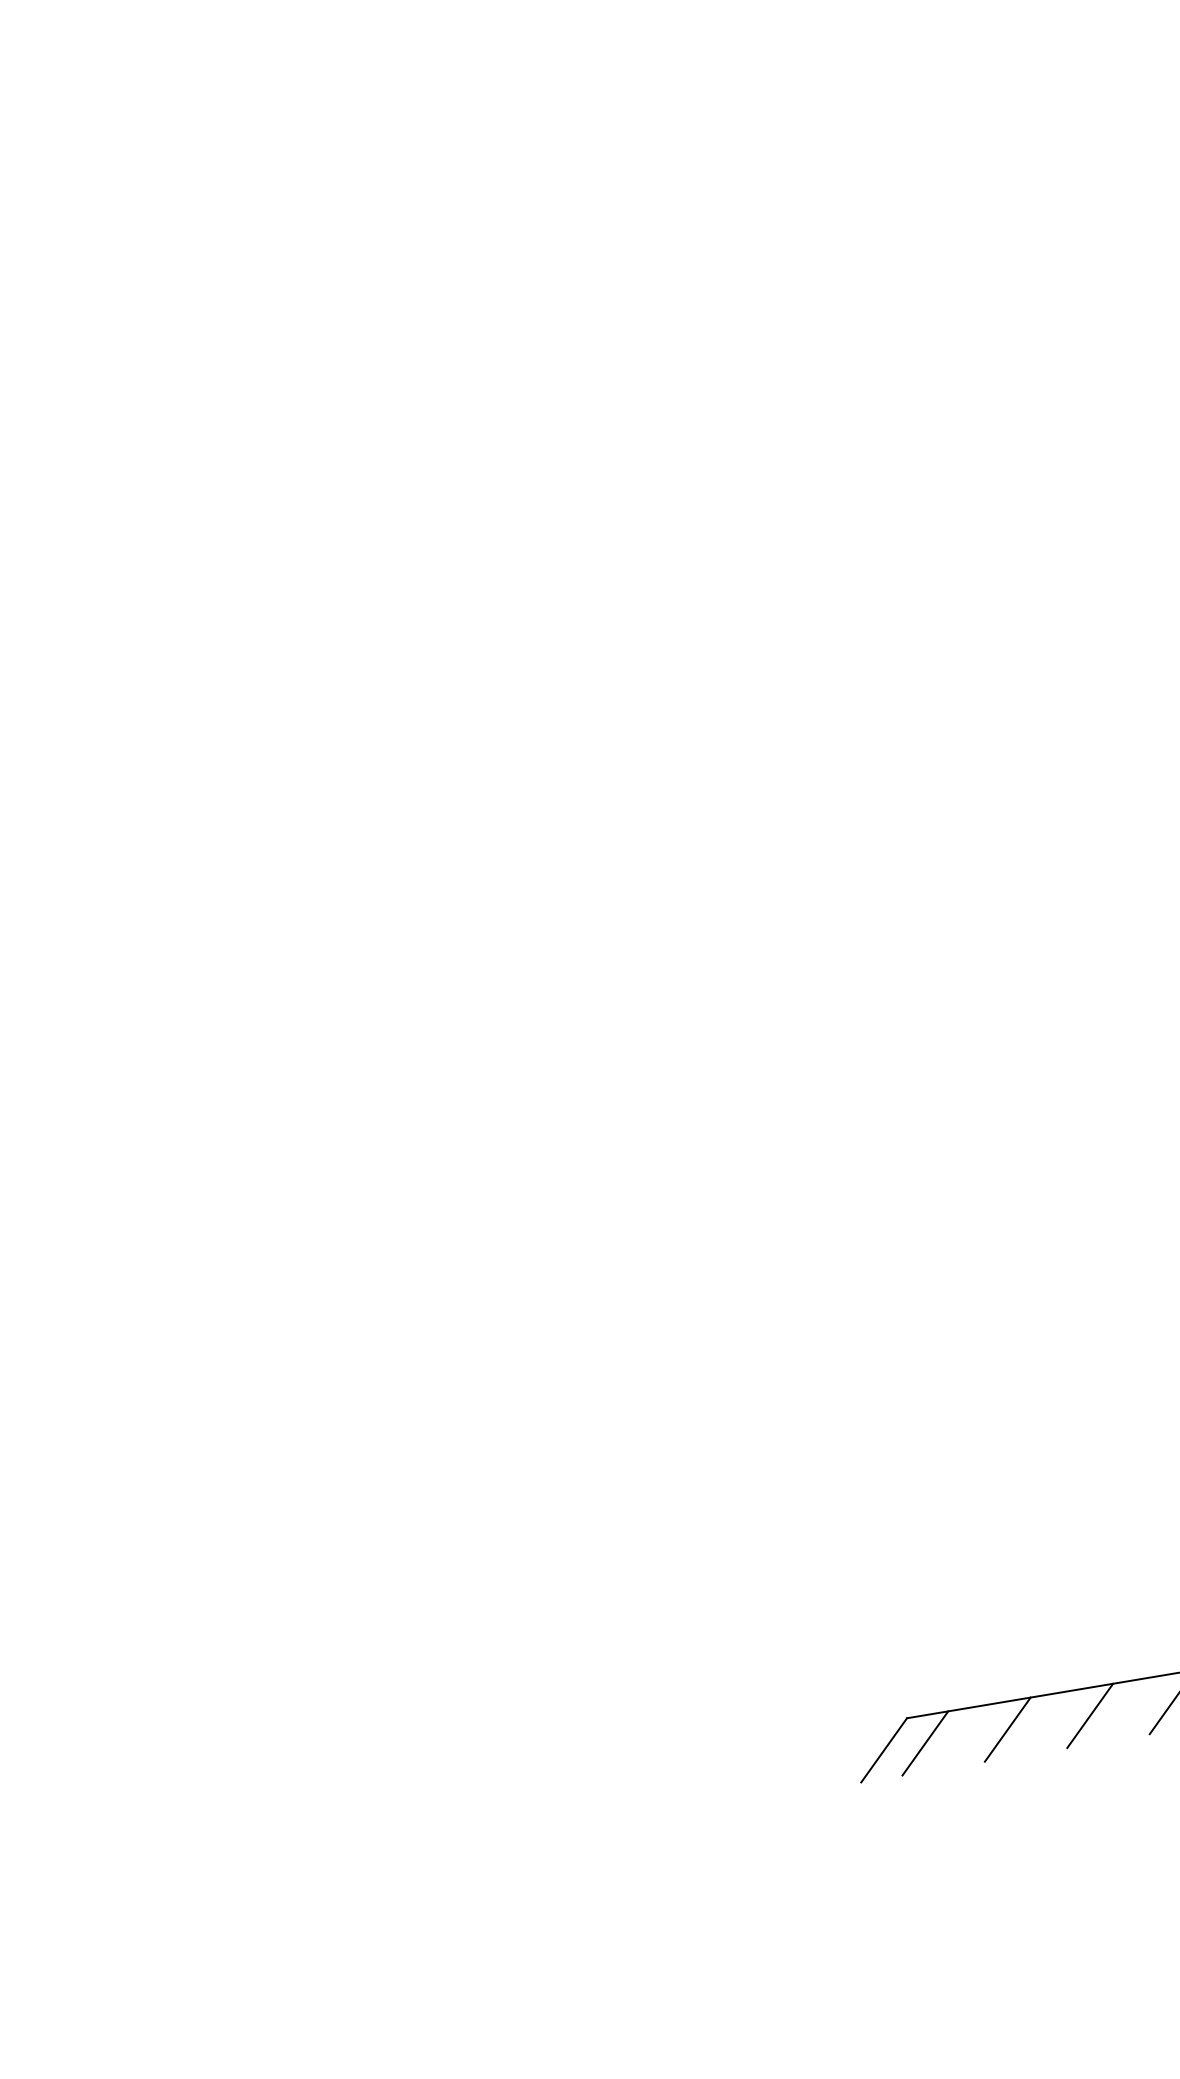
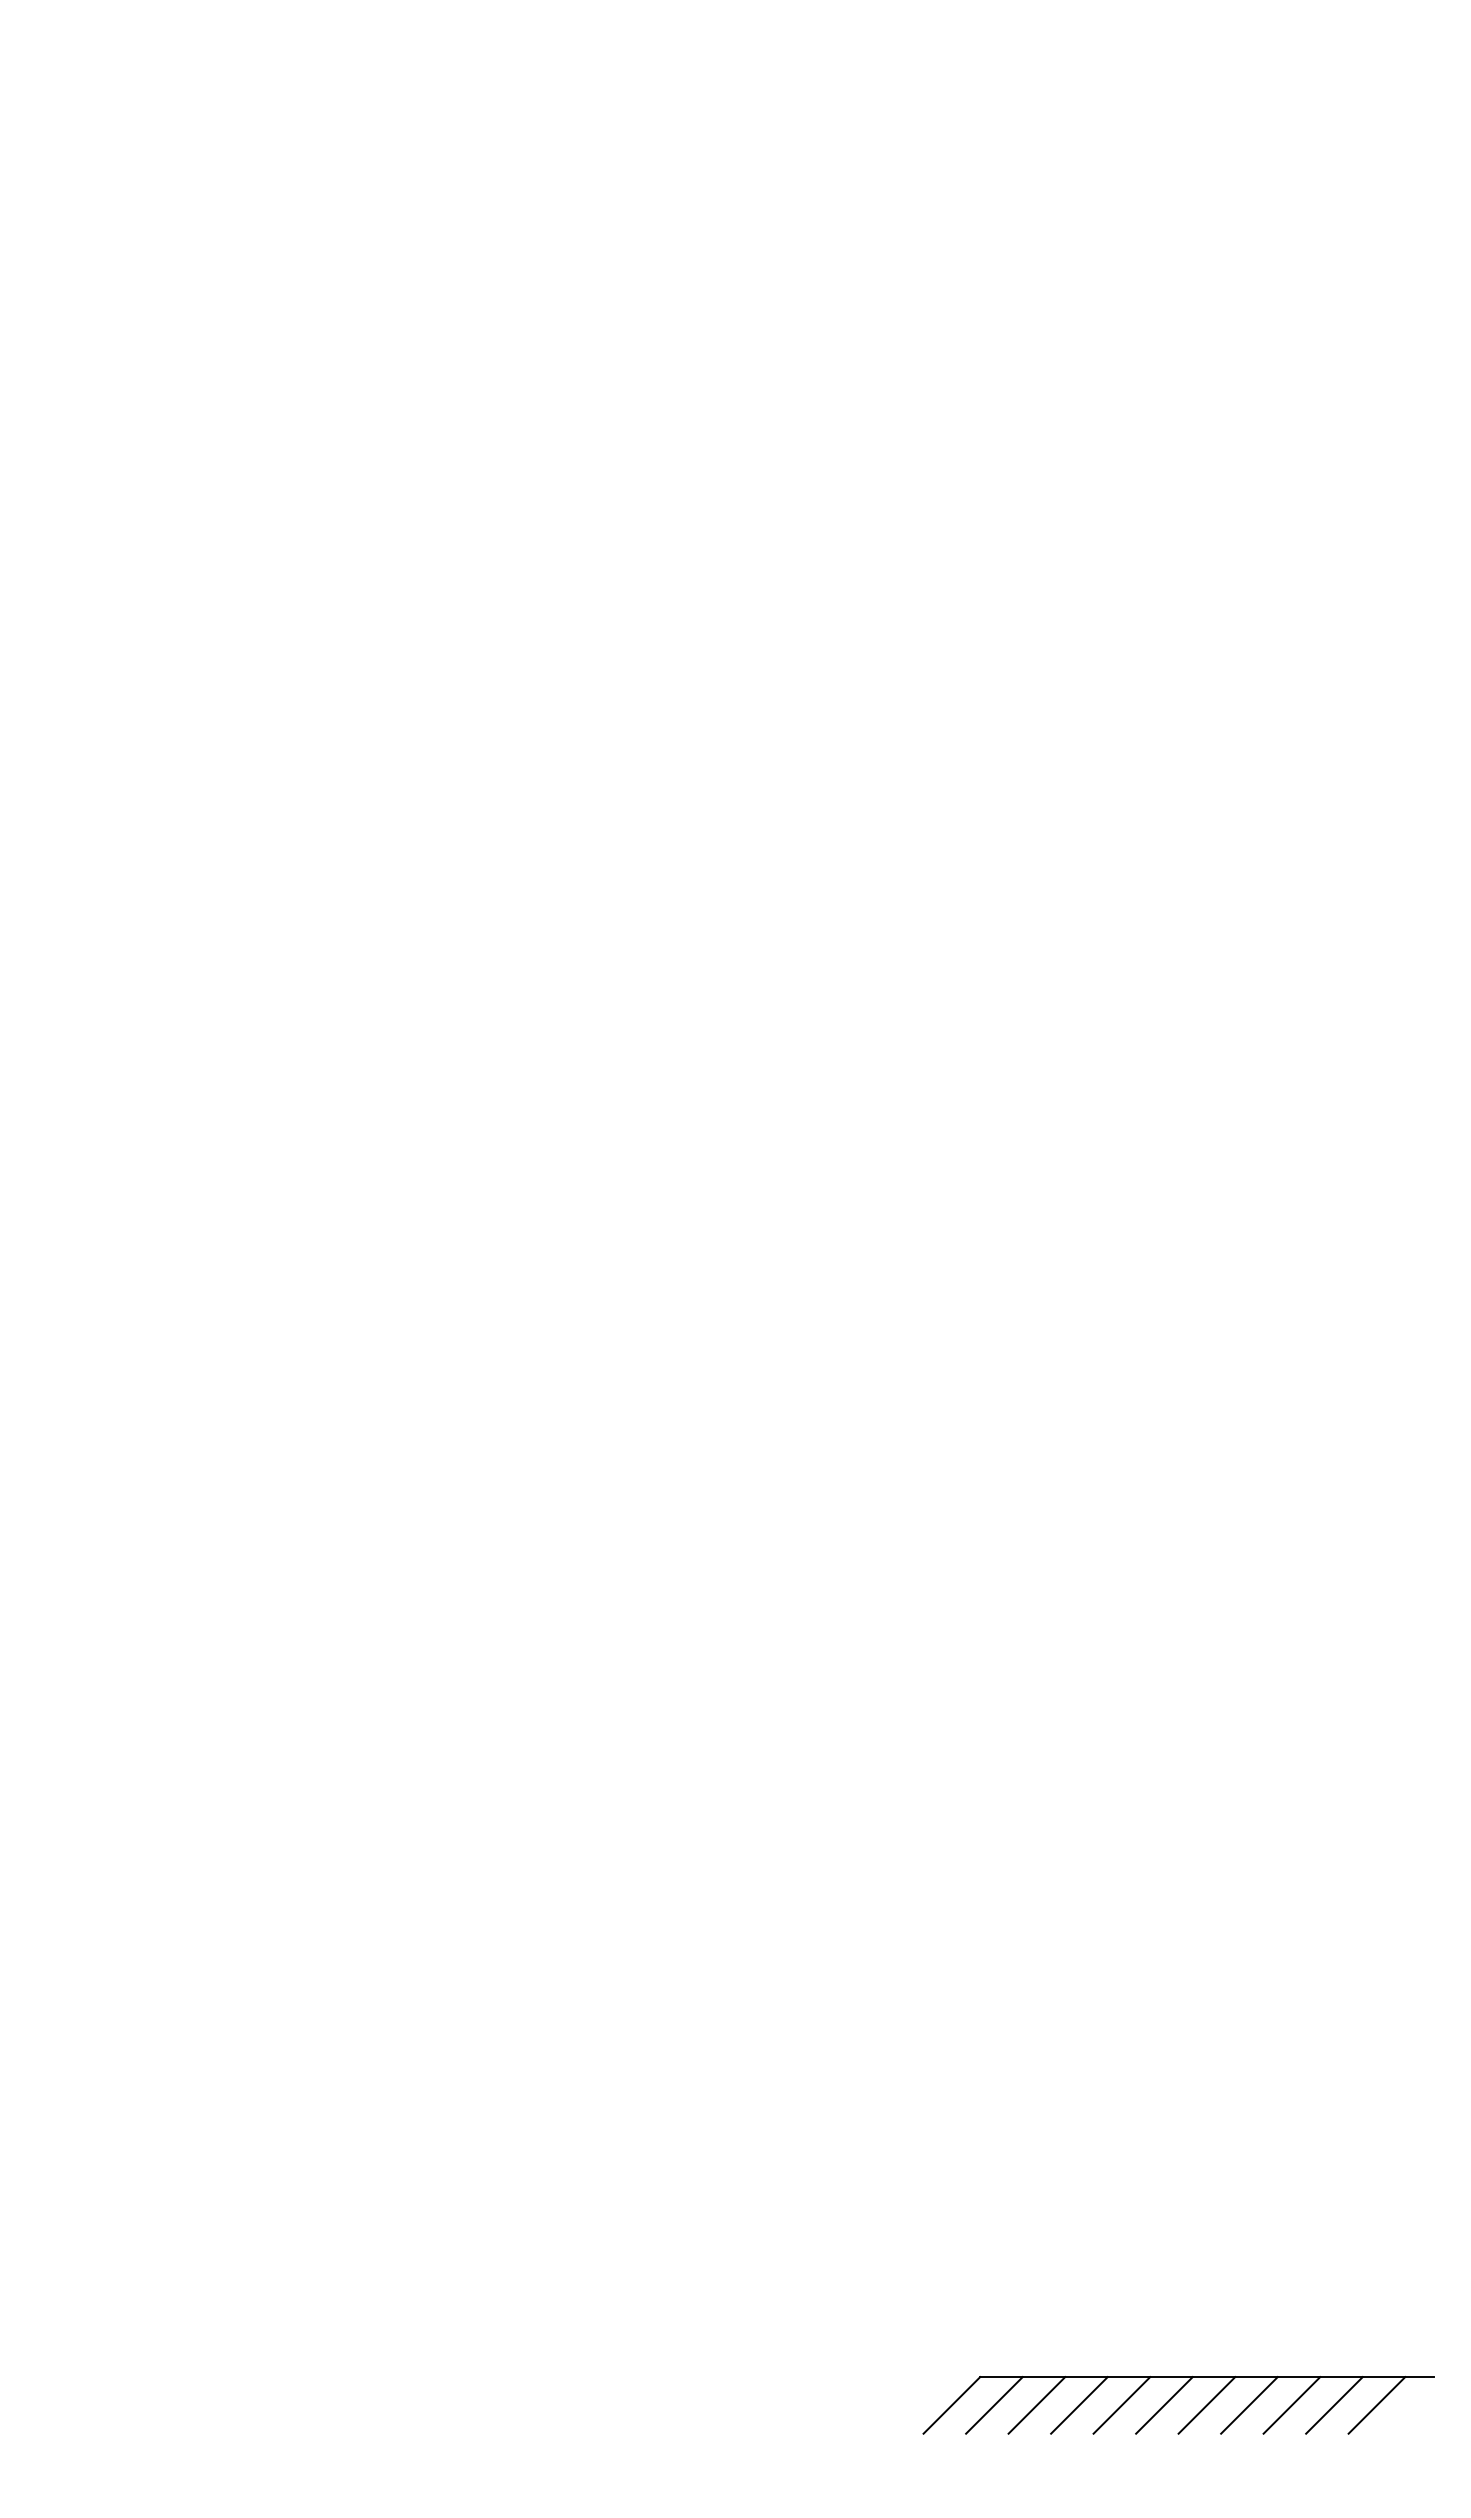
line: (1131, 1709) -> (1206, 2405), added
line: (1048, 1722) -> (1121, 2405), added
line: (966, 1736) -> (1036, 2405), added

